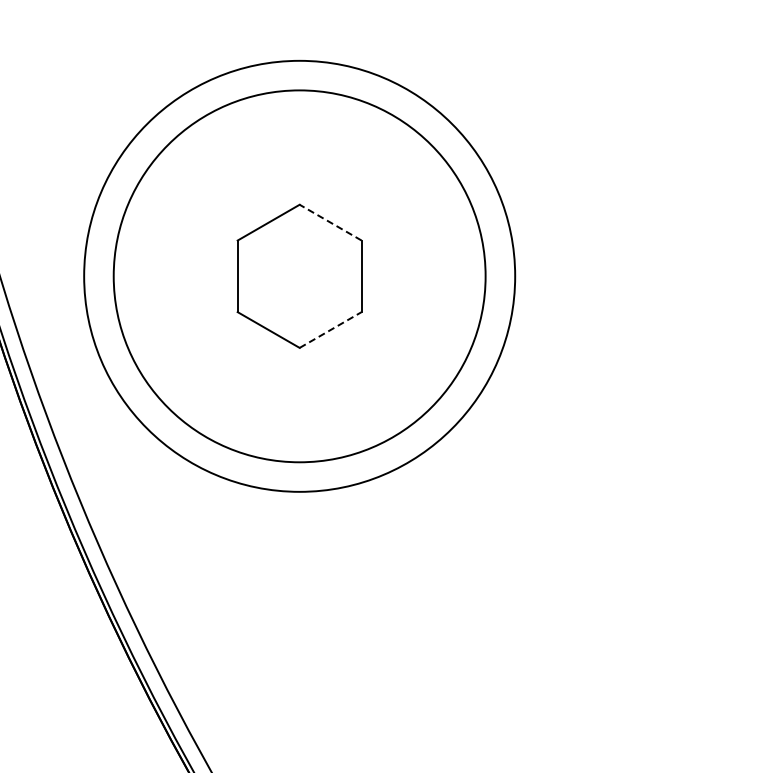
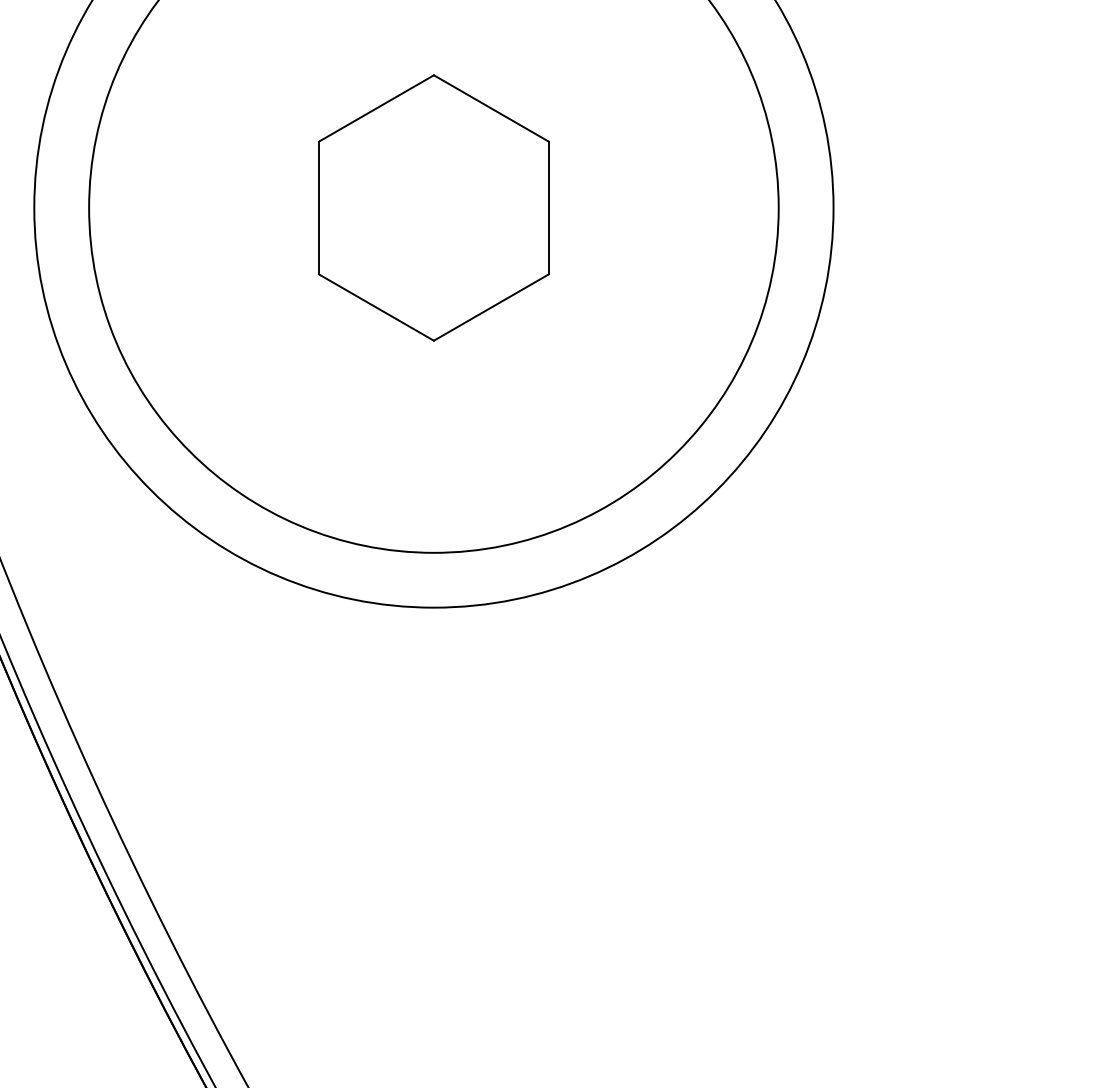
line: (330, 222) -> (491, 108), dashed -> solid
line: (330, 330) -> (491, 308), dashed -> solid

